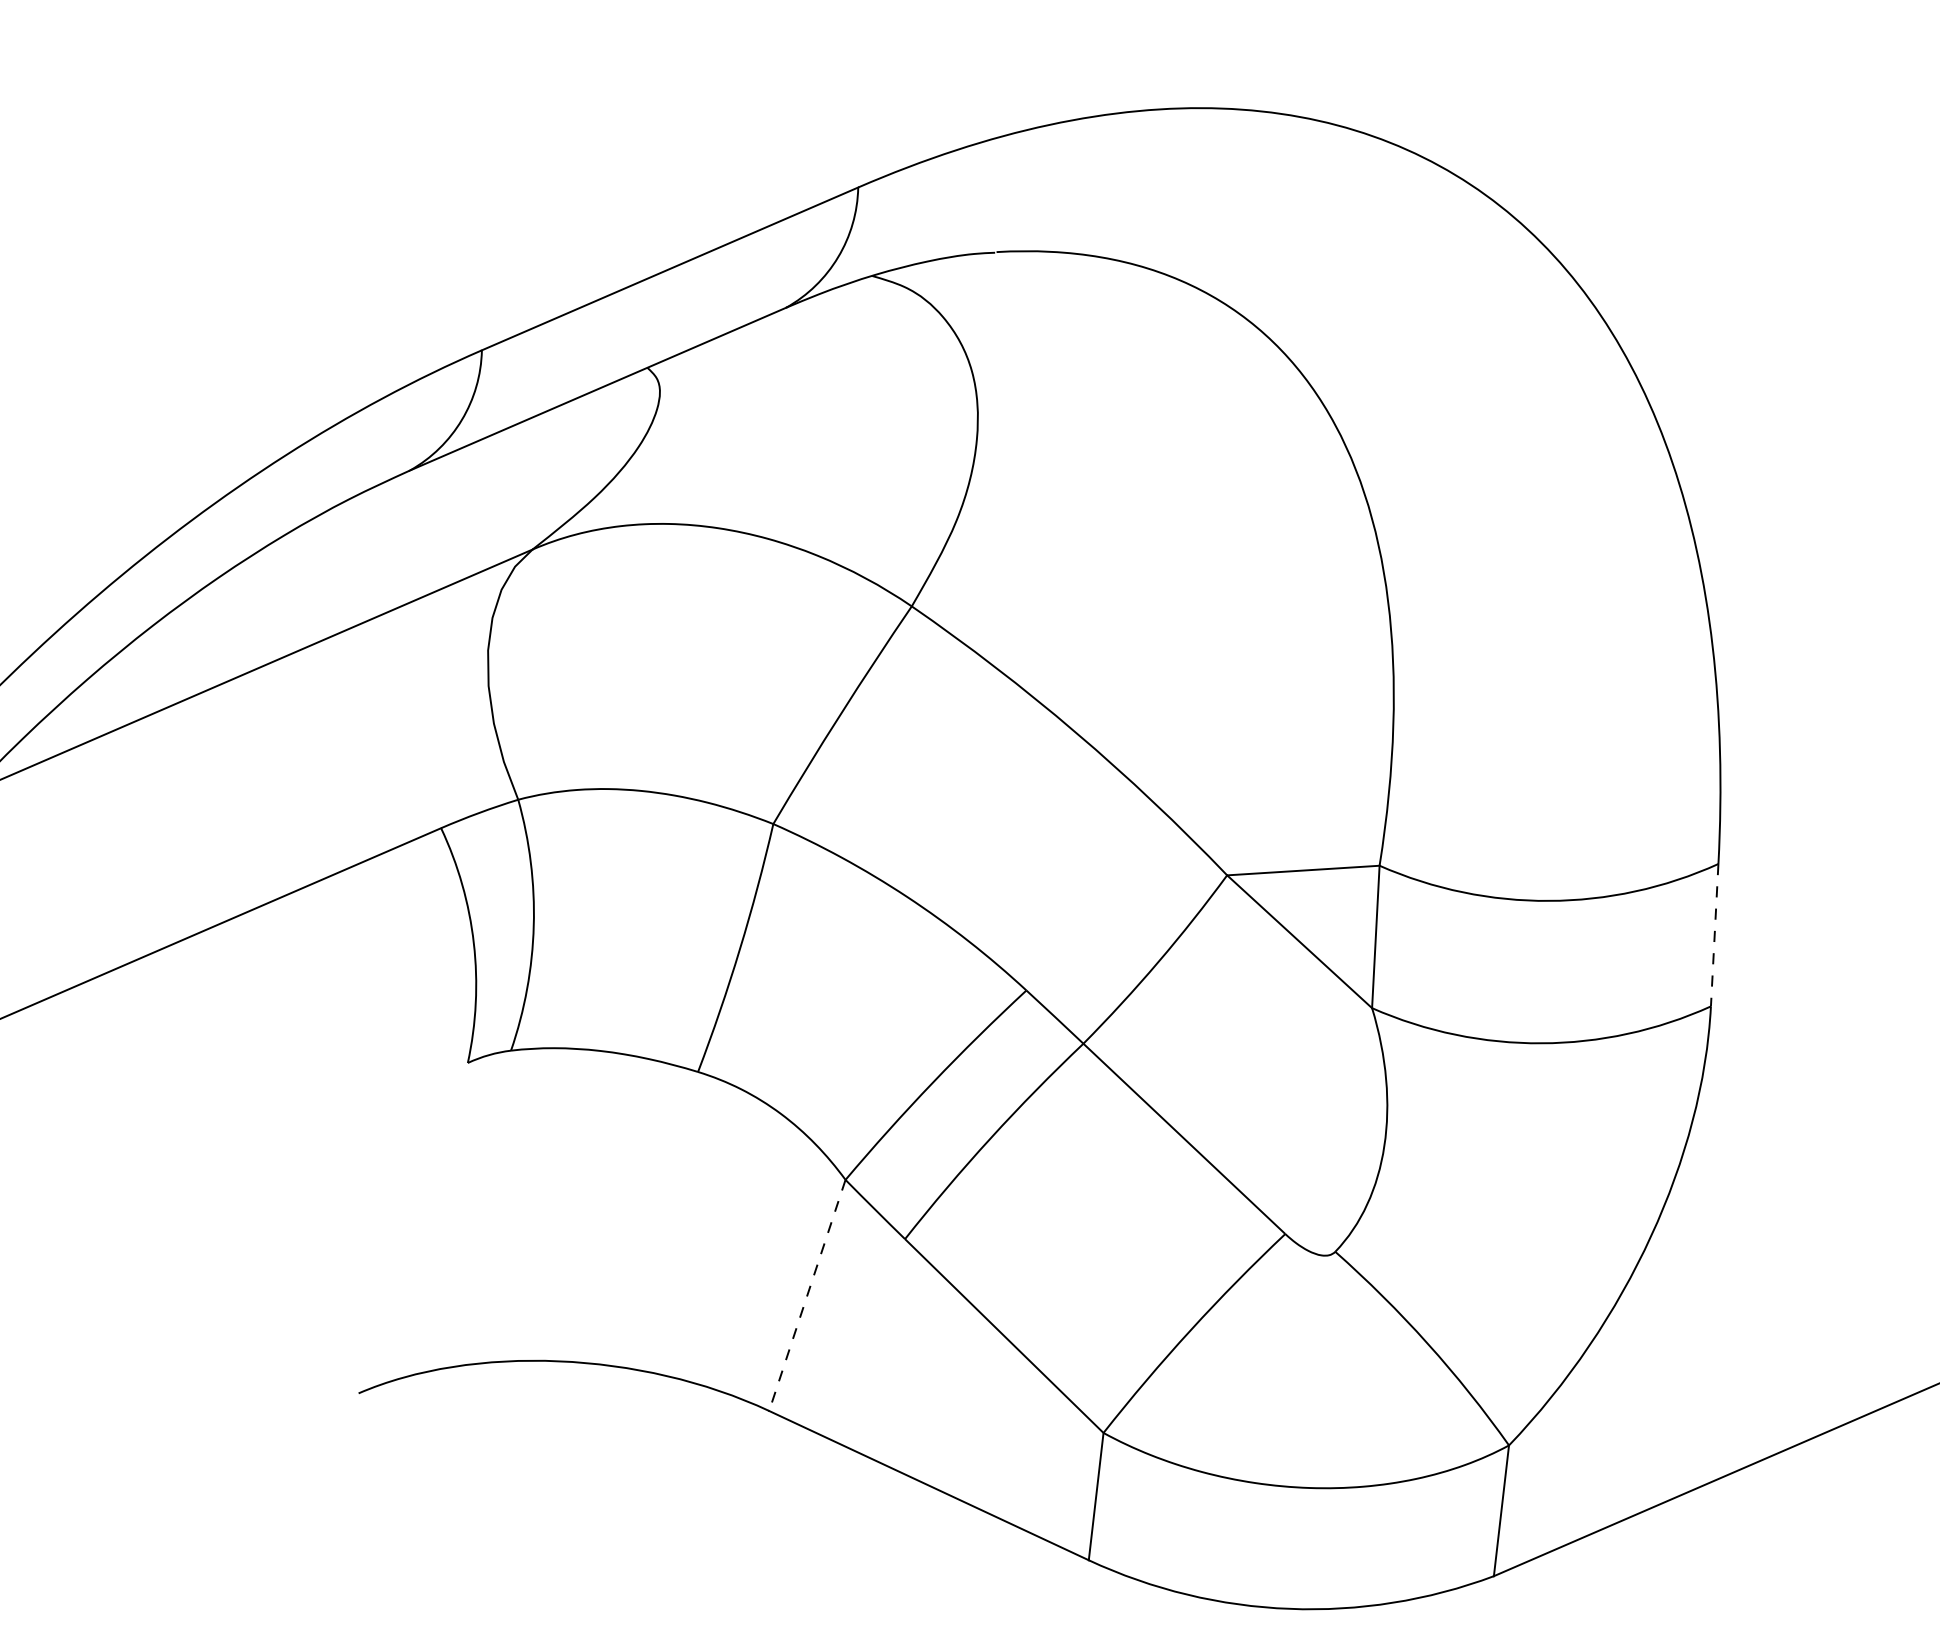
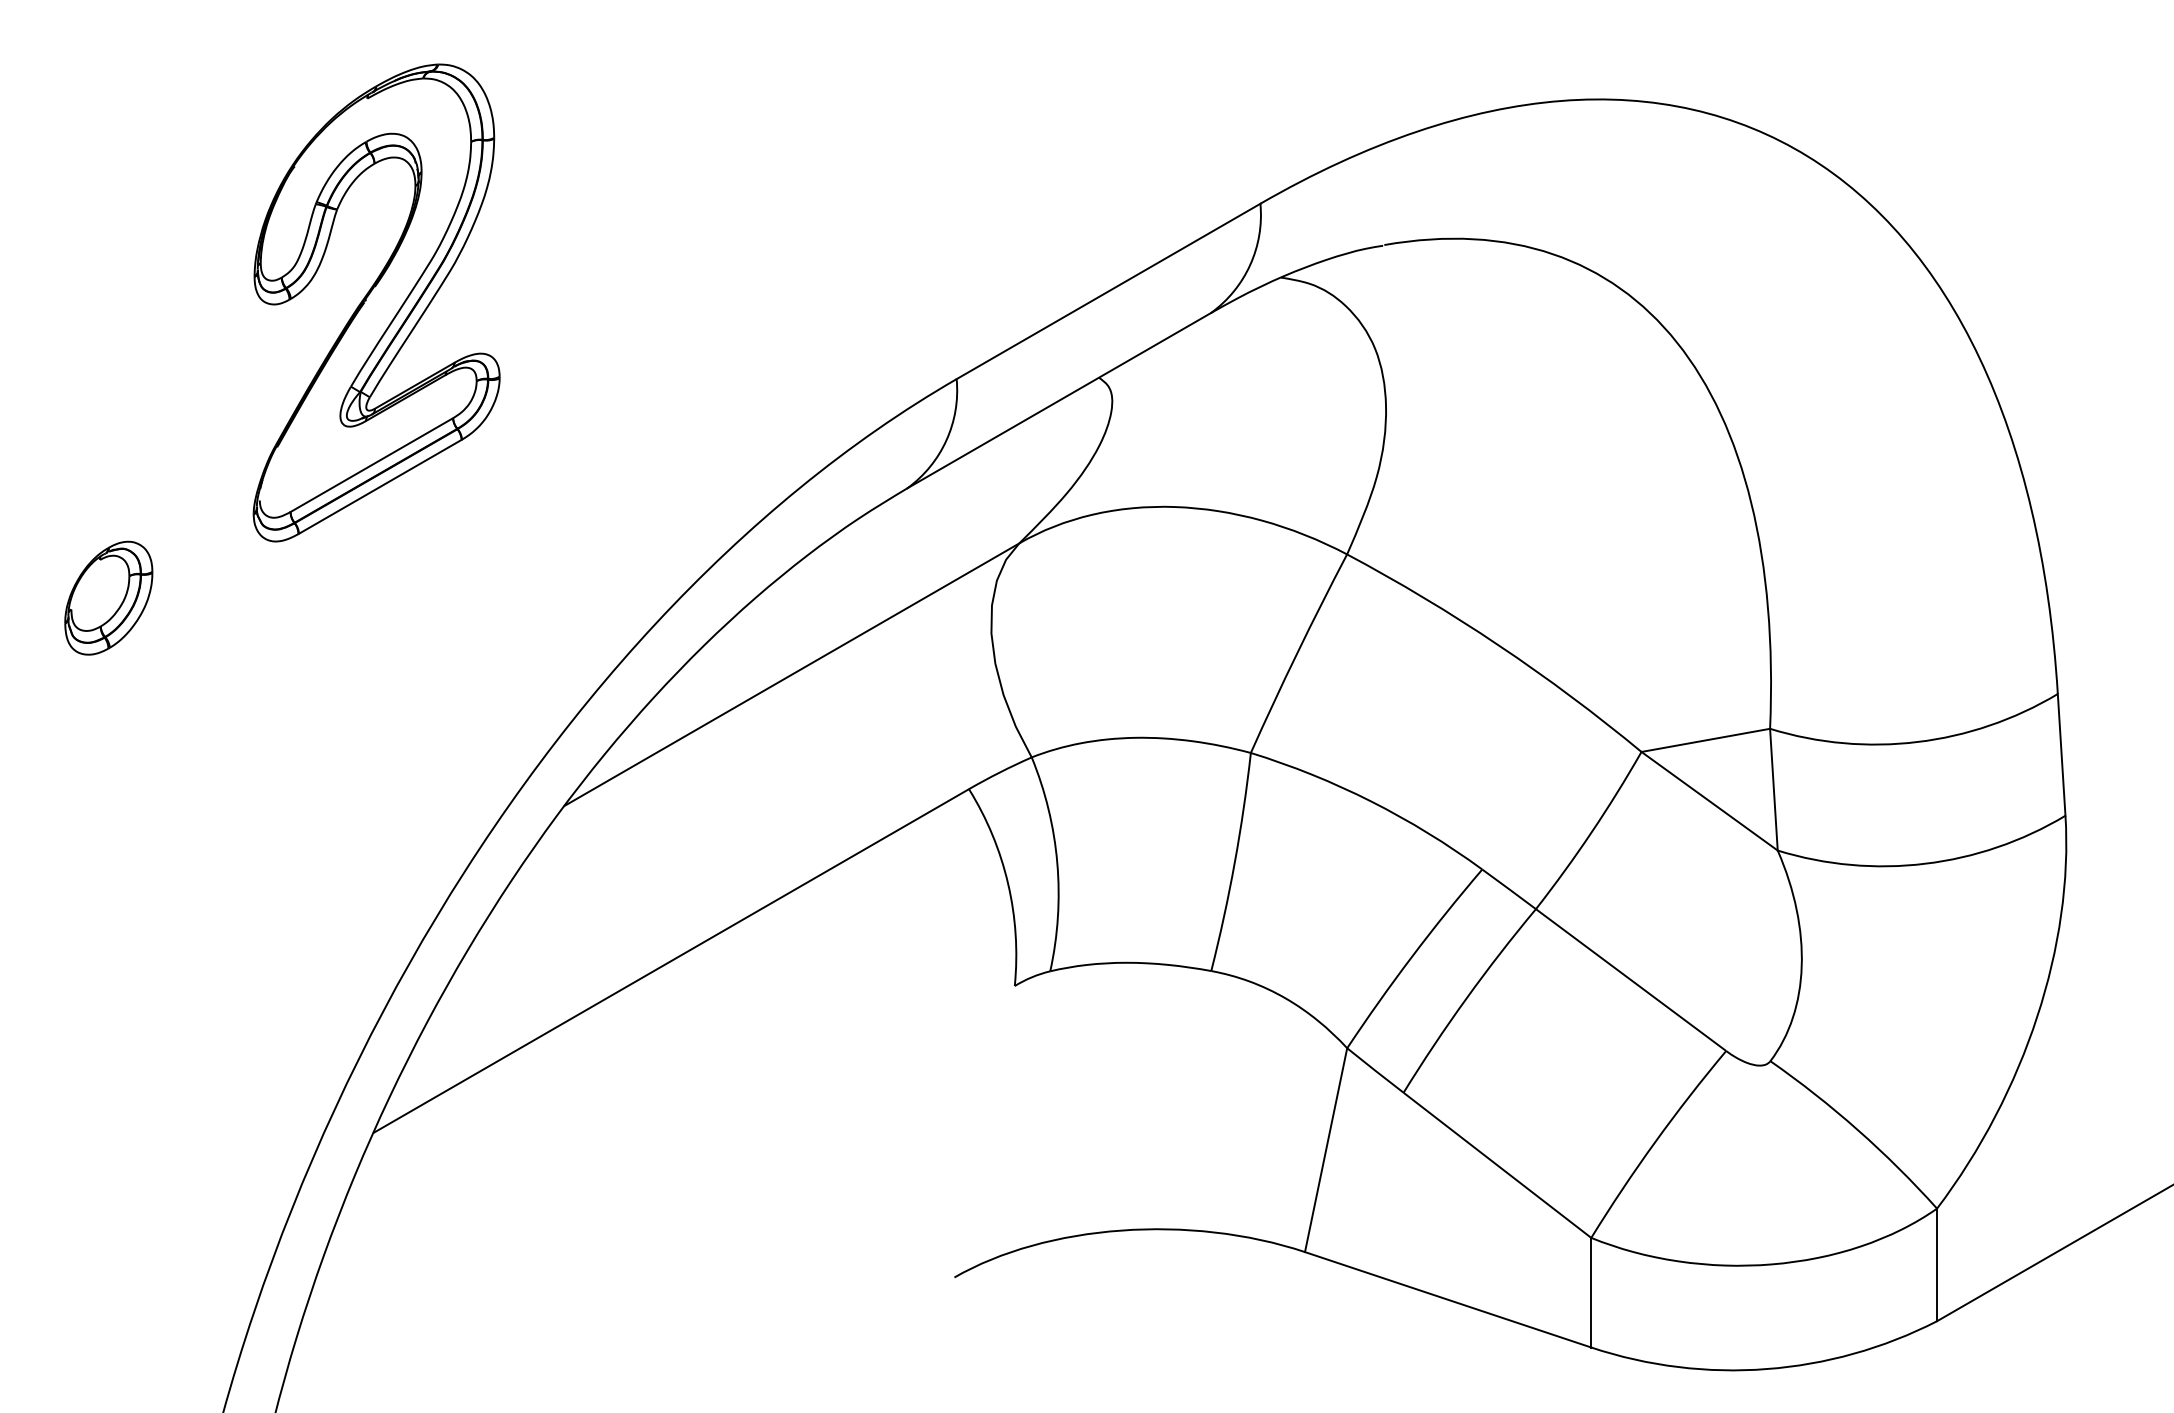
line: (1714, 934) -> (2061, 754), dashed -> solid
line: (807, 1295) -> (1326, 1150), dashed -> solid

